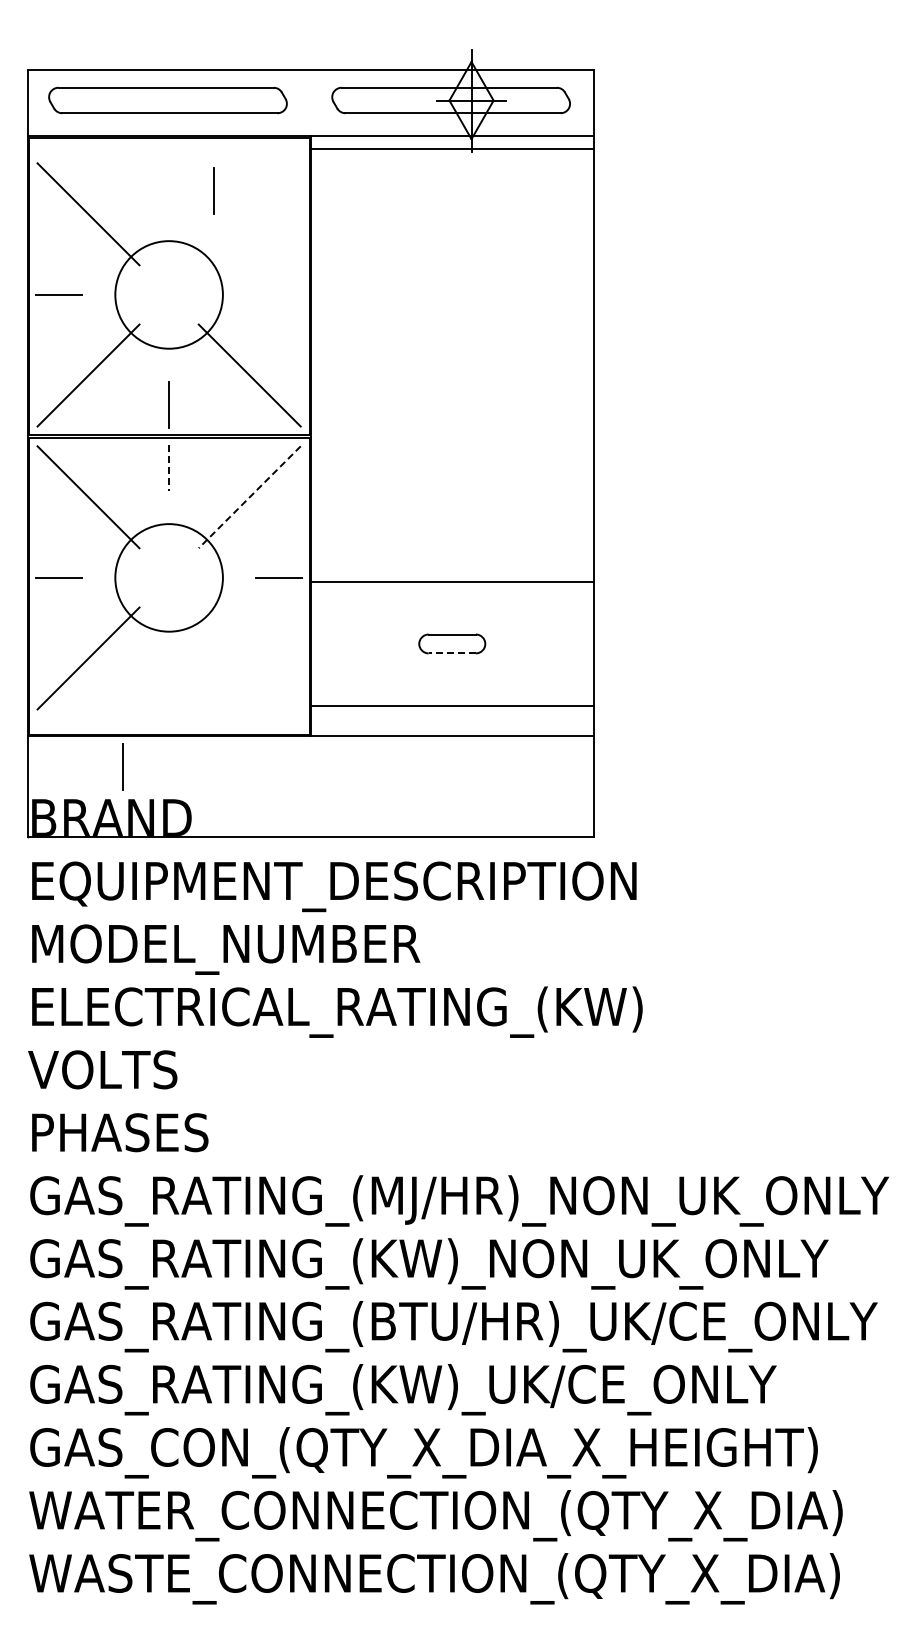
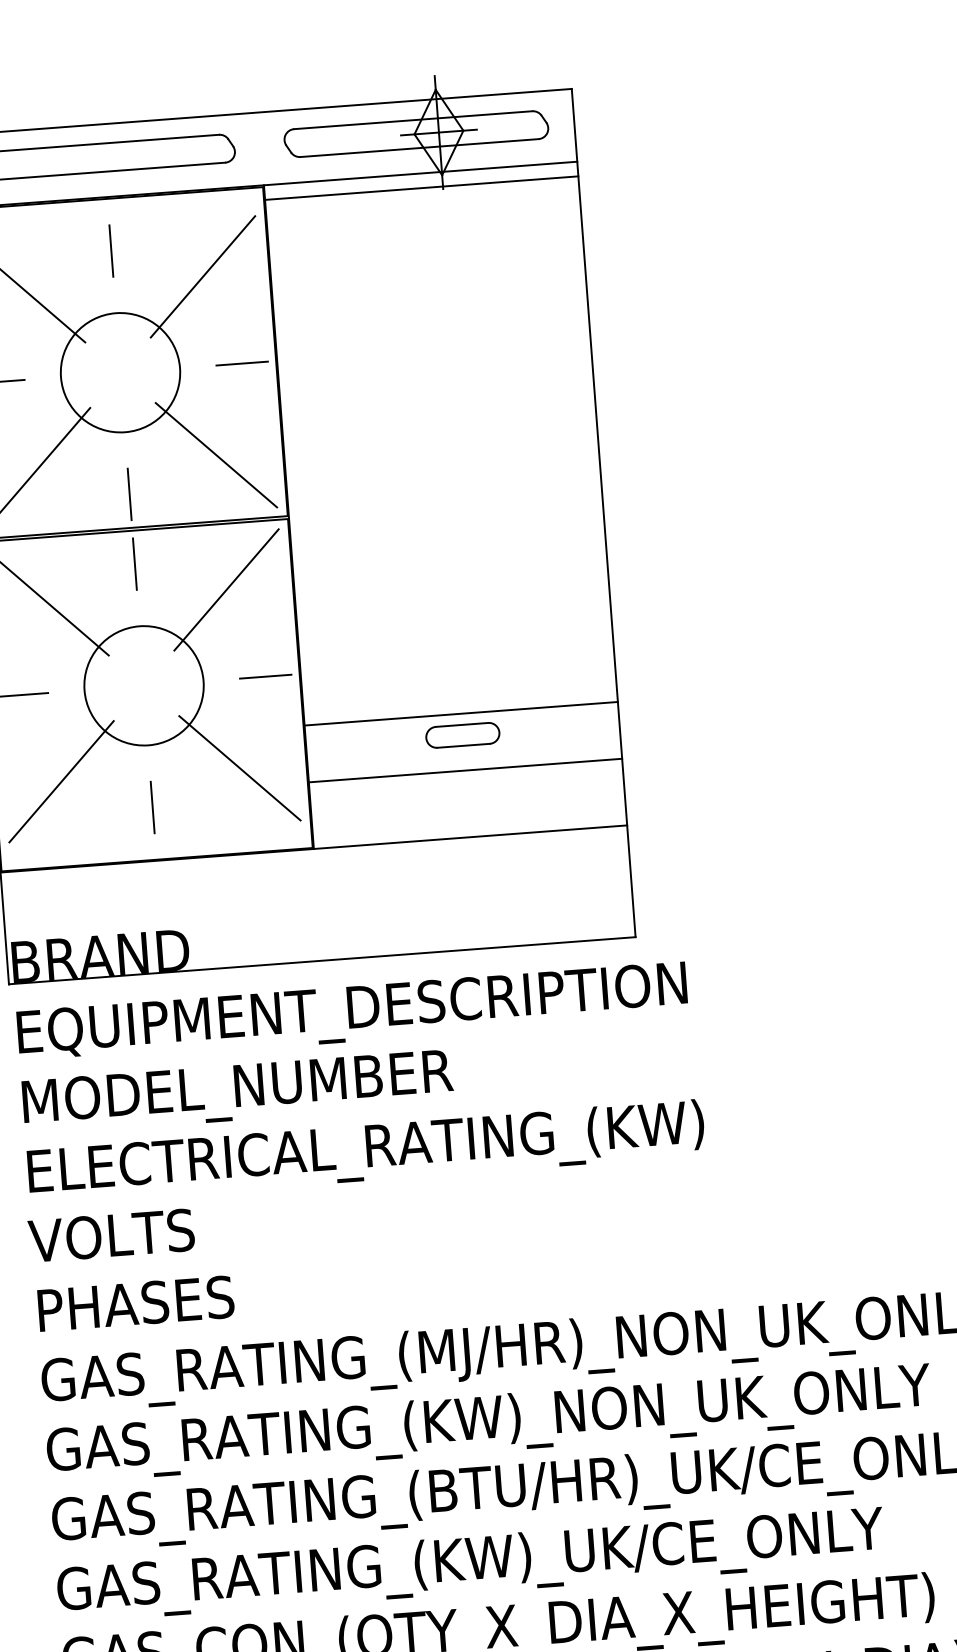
line: (213, 190) -> (110, 250), moved
line: (249, 214) -> (202, 277), added
line: (278, 294) -> (241, 363), added
line: (169, 468) -> (135, 564), dashed -> solid
line: (249, 497) -> (226, 590), dashed -> solid
line: (451, 582) -> (460, 713), moved
line: (452, 653) -> (463, 745), dashed -> solid
line: (249, 658) -> (239, 768), added
line: (451, 705) -> (464, 770), moved
line: (122, 766) -> (152, 807), moved

